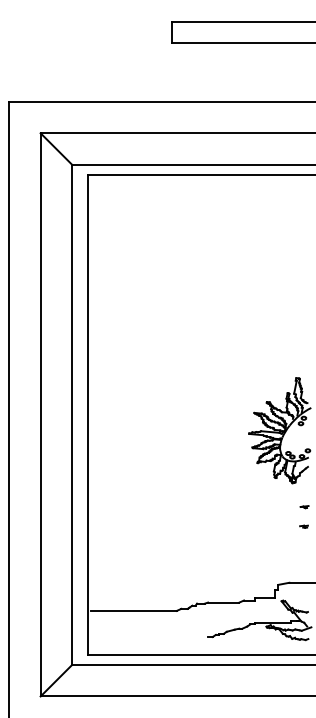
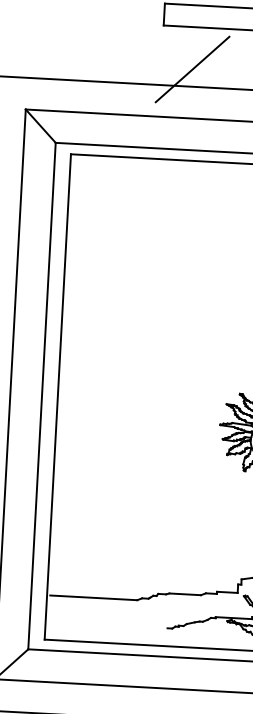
line: (202, 84) -> (192, 69), added

